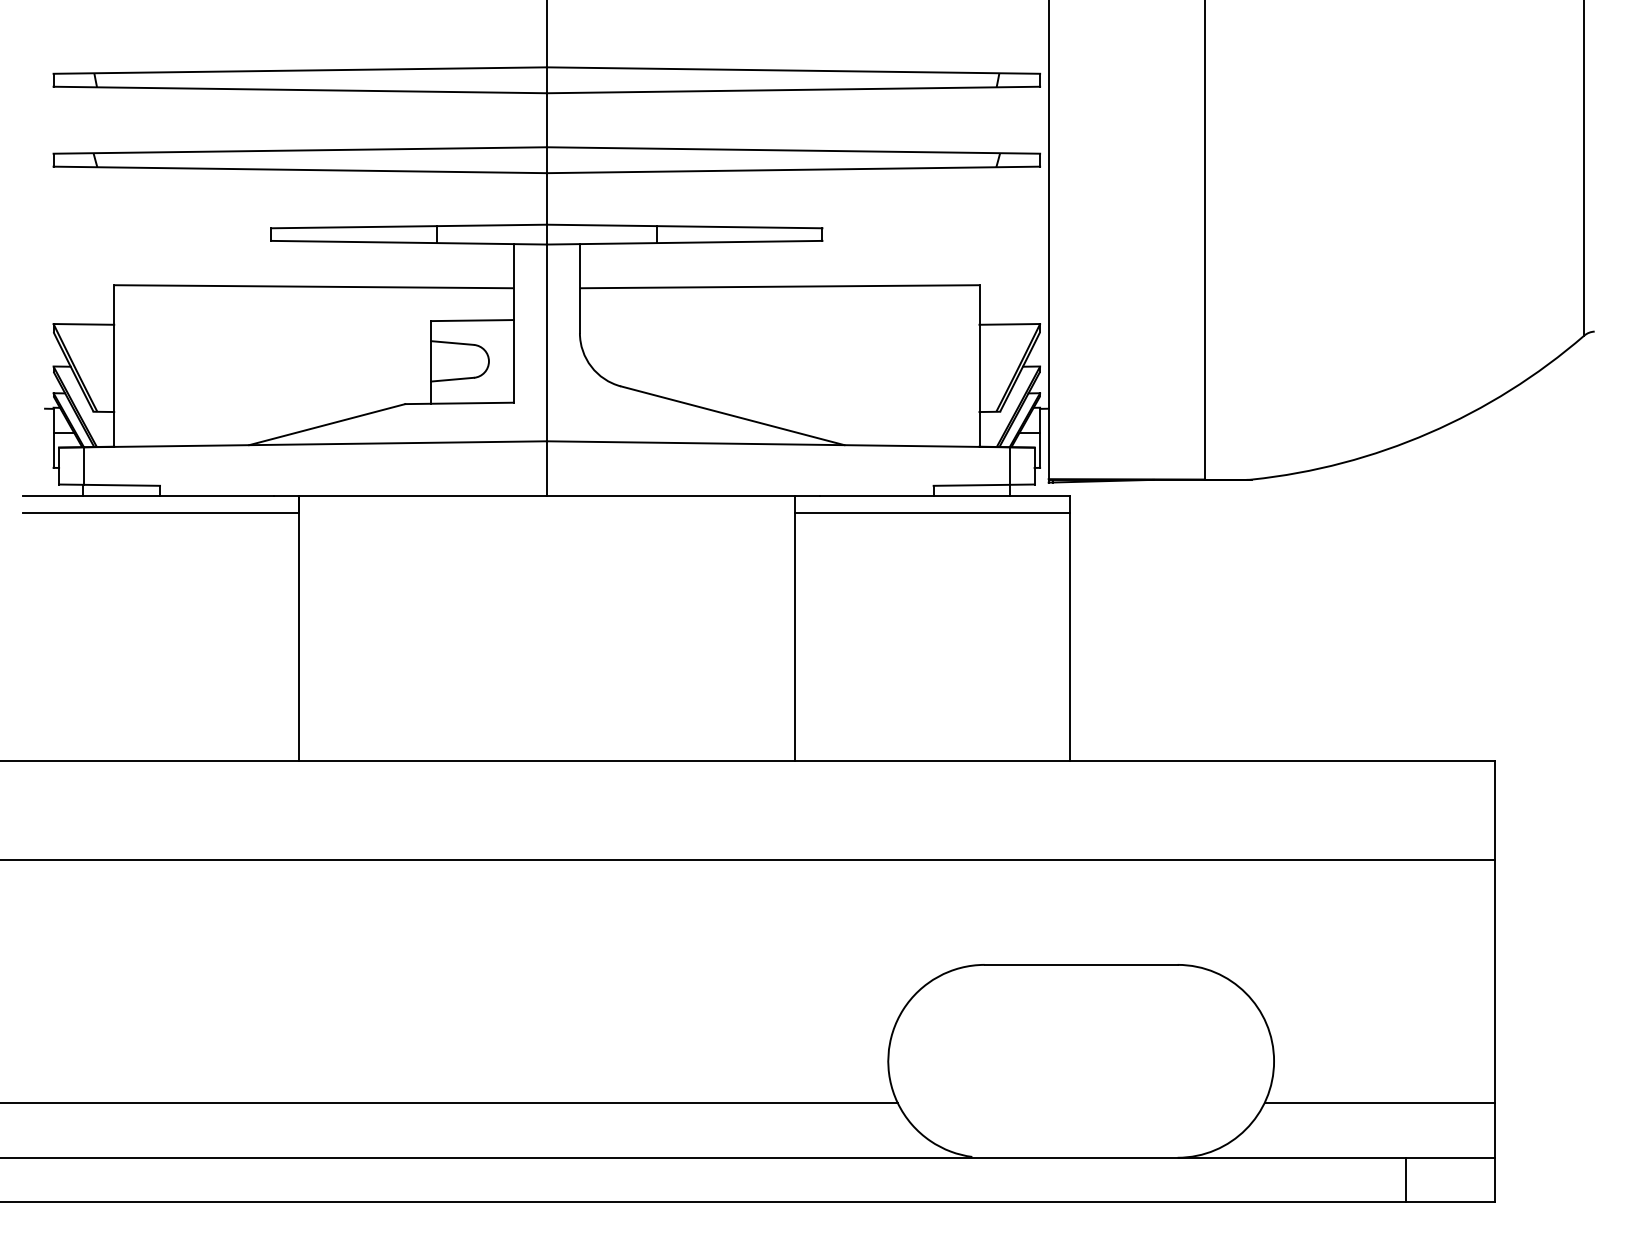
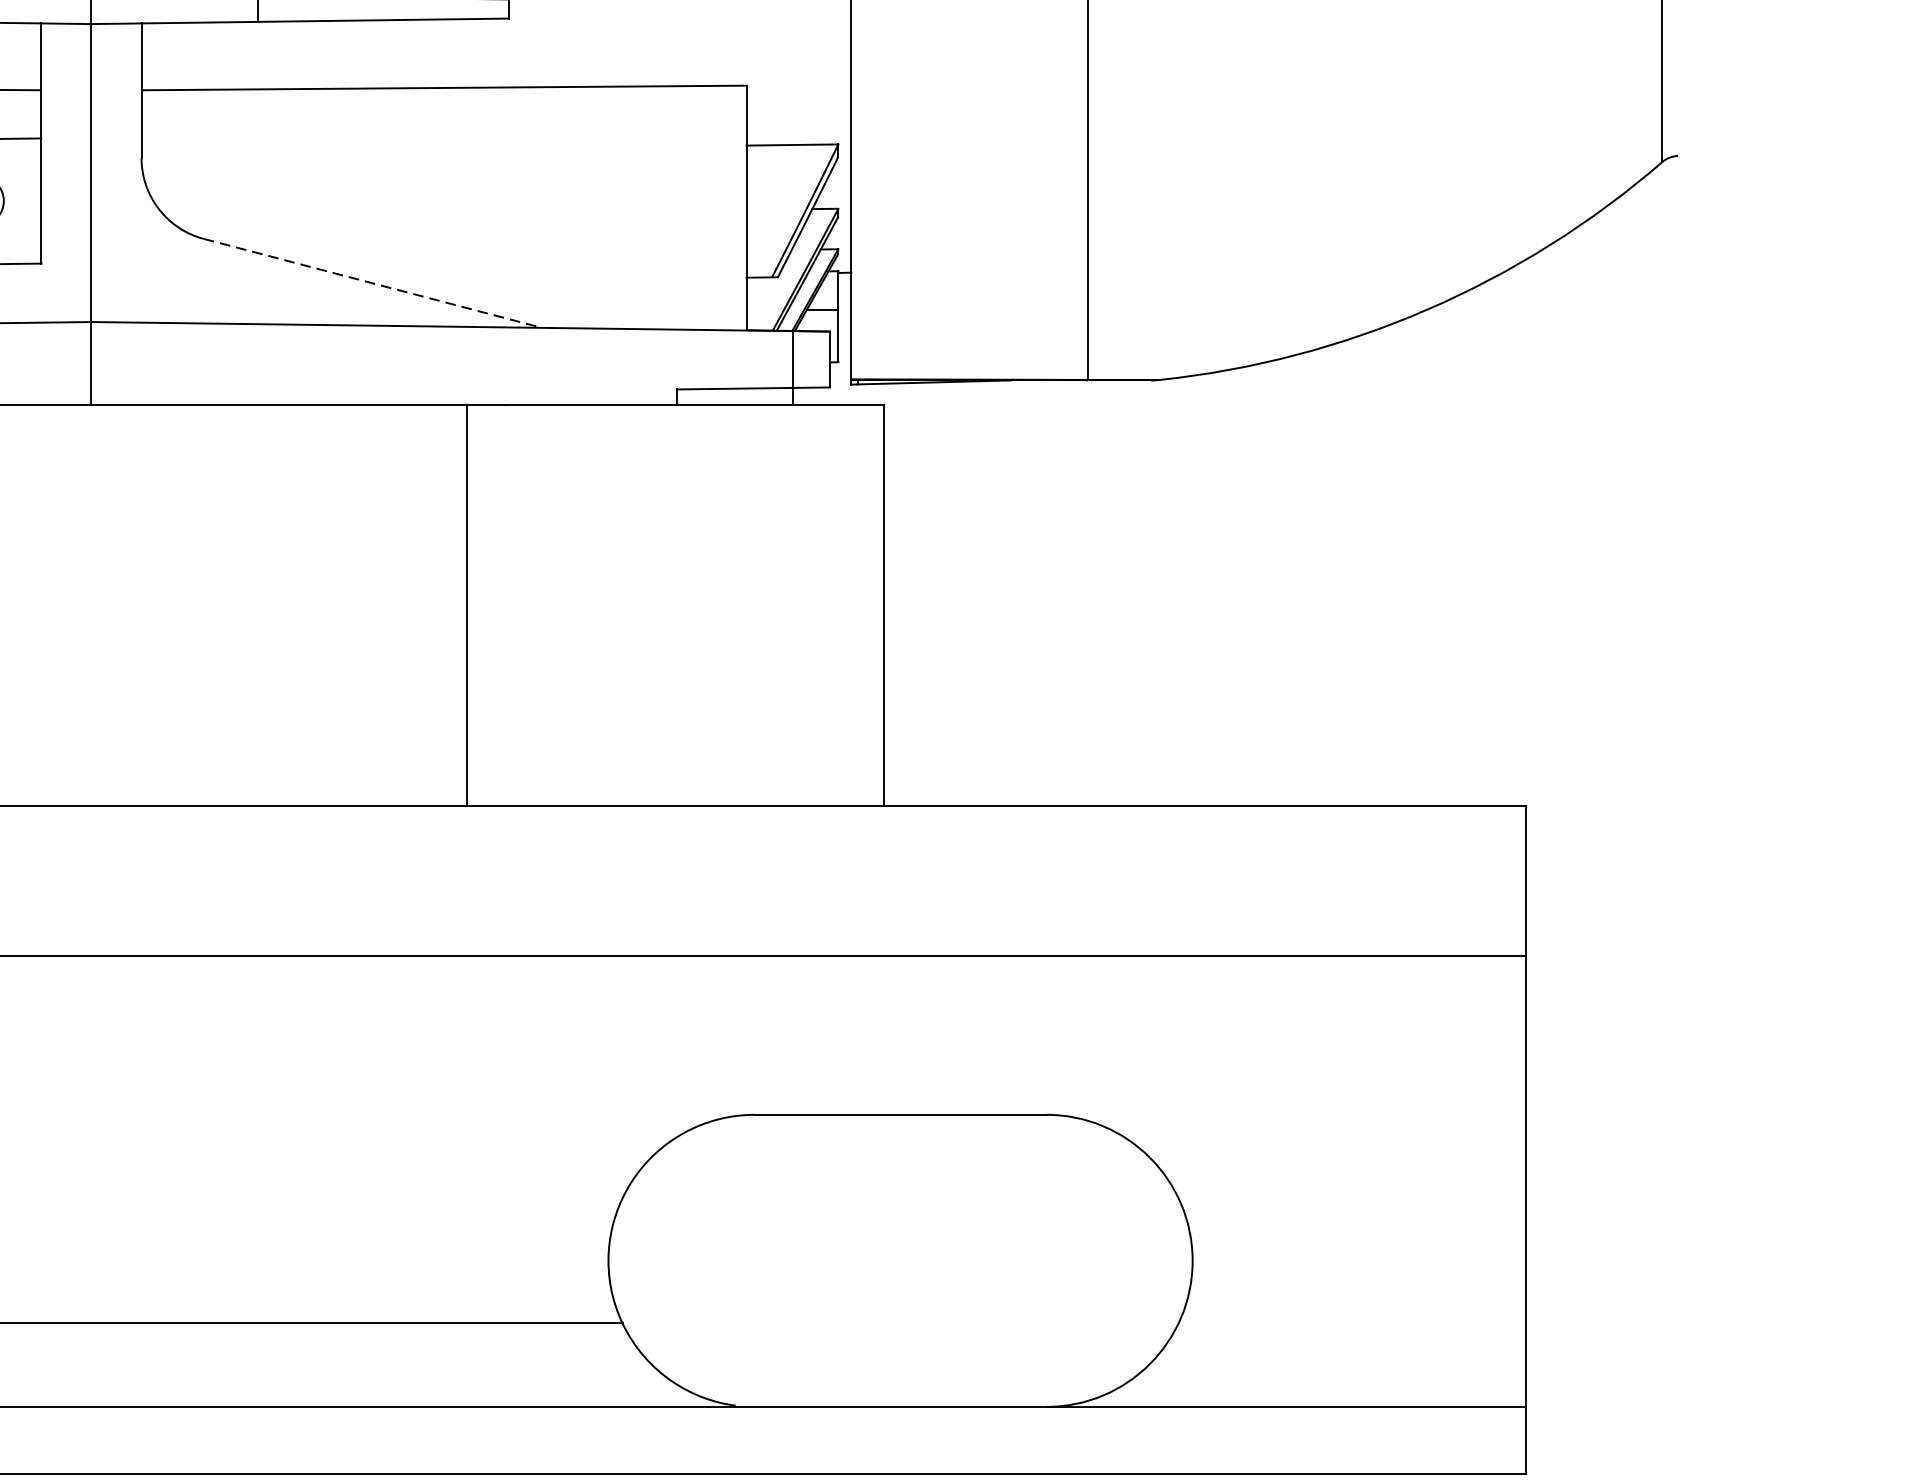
line: (732, 415) -> (372, 282), solid -> dashed
line: (932, 512) -> (675, 429), removed
line: (1379, 1102) -> (1352, 1323), removed
line: (1406, 1179) -> (1393, 1439), removed

